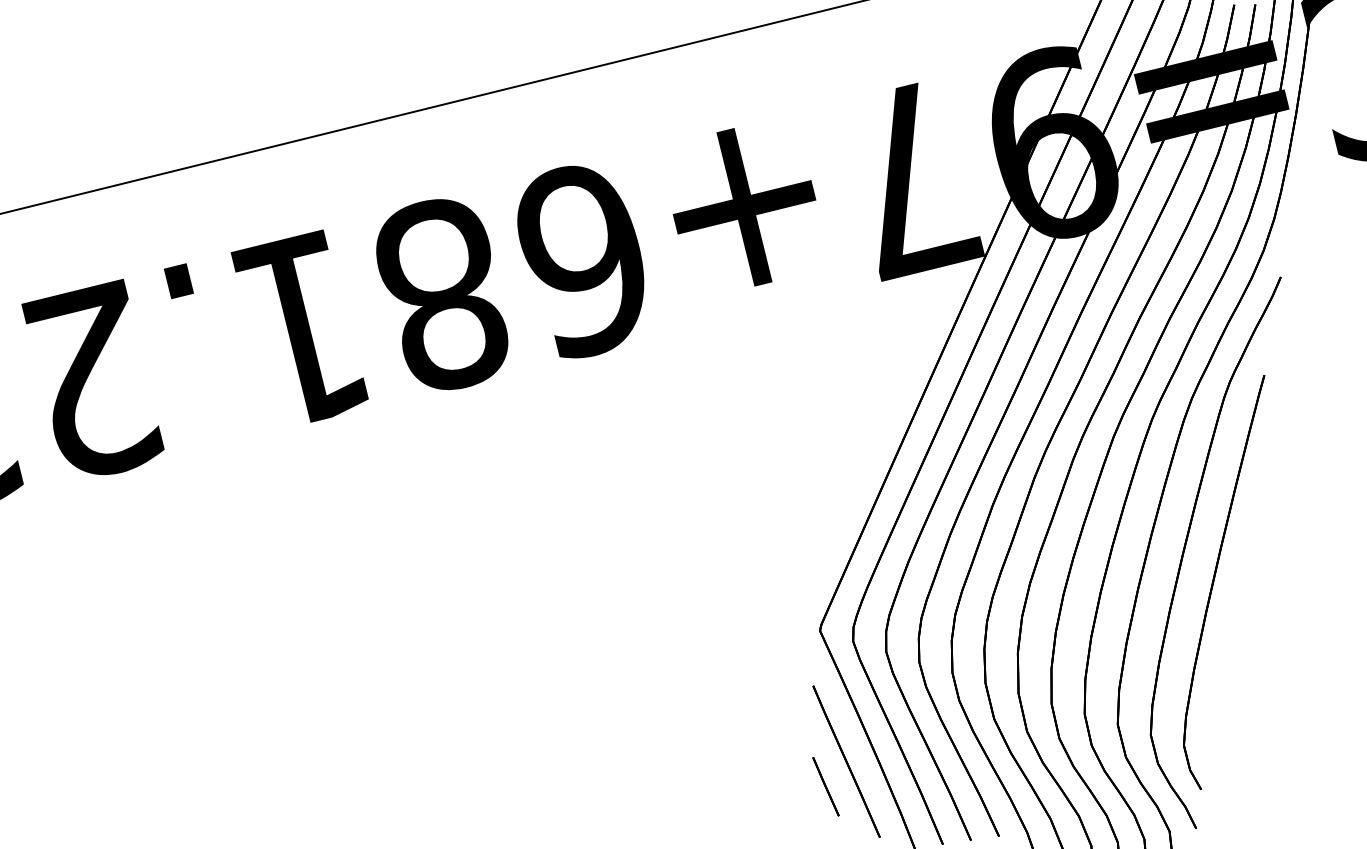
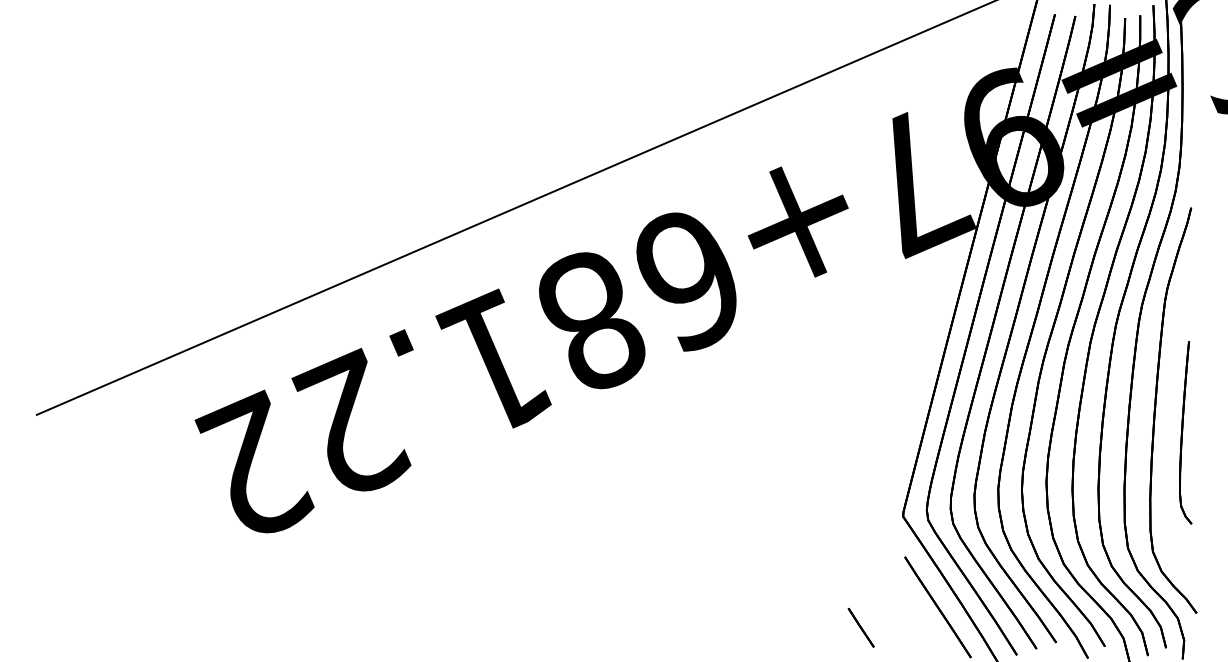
part: (1222, 580) -> (1185, 432), size x0.6
line: (825, 786) -> (860, 627), moved

